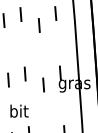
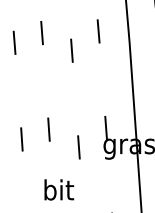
text: (19, 110) -> (59, 188), moved

